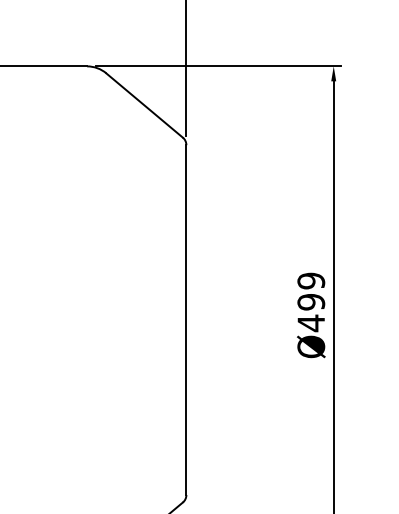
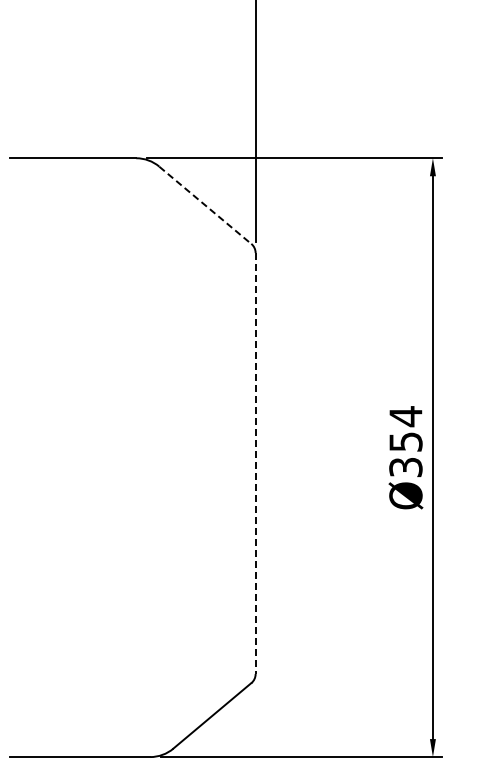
line: (144, 105) -> (205, 205), solid -> dashed
text: (310, 302) -> (405, 442), Ø499 -> Ø354
line: (186, 320) -> (255, 464), solid -> dashed

